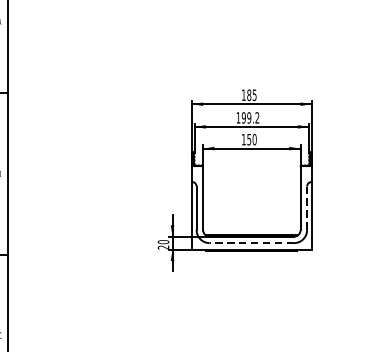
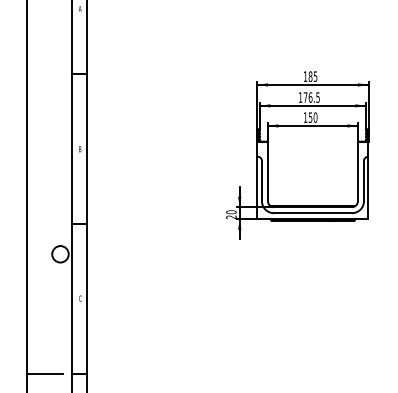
text: (250, 117) -> (311, 97), 199.2 -> 176.5
line: (306, 208) -> (363, 181), dashed -> solid
line: (251, 243) -> (312, 213), dashed -> solid

